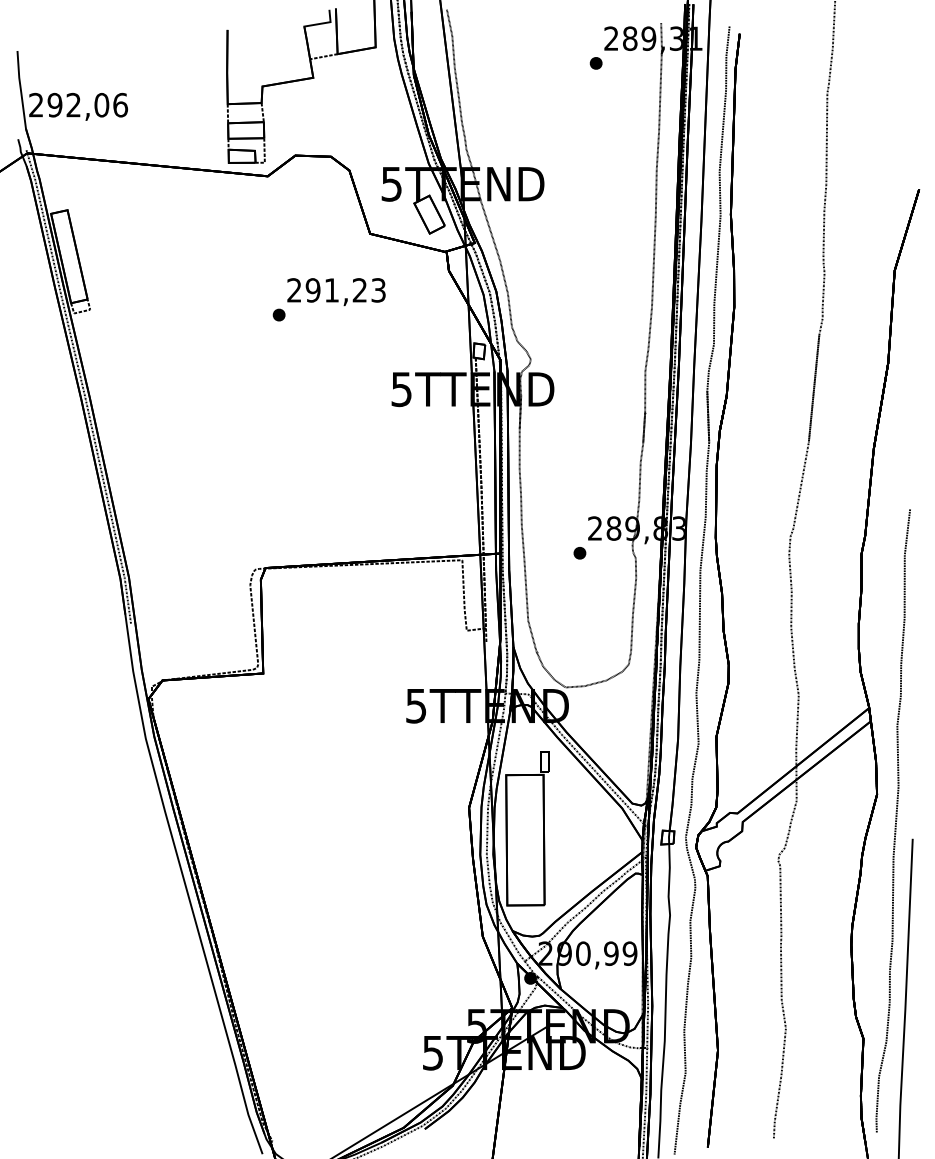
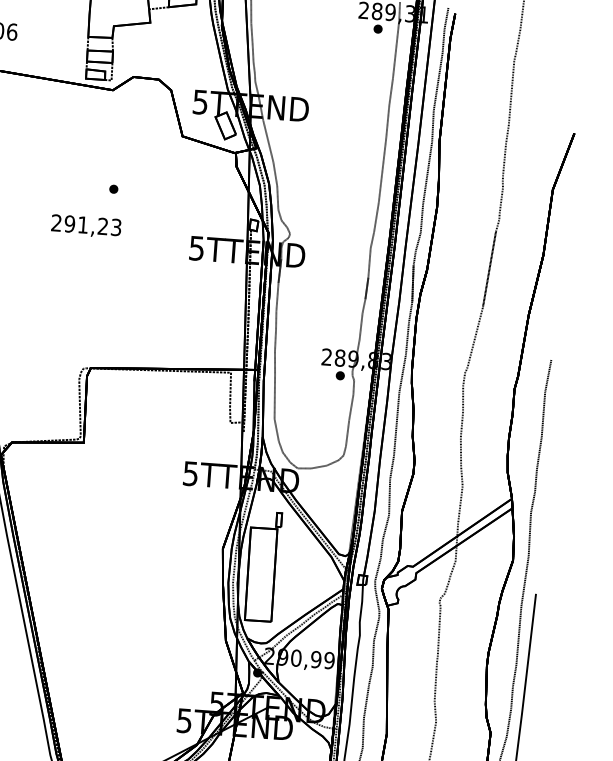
part: (595, 63) -> (377, 29), moved
text: (336, 292) -> (86, 226), moved
part: (579, 553) -> (340, 375), moved

